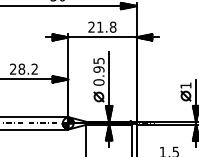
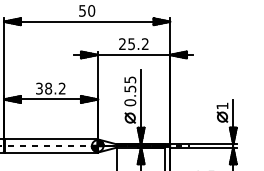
text: (106, 27) -> (138, 44), 21.8 -> 25.2
text: (13, 69) -> (39, 88), 28.2 -> 38.2
text: (98, 69) -> (129, 88), 0.95 -> 0.55

